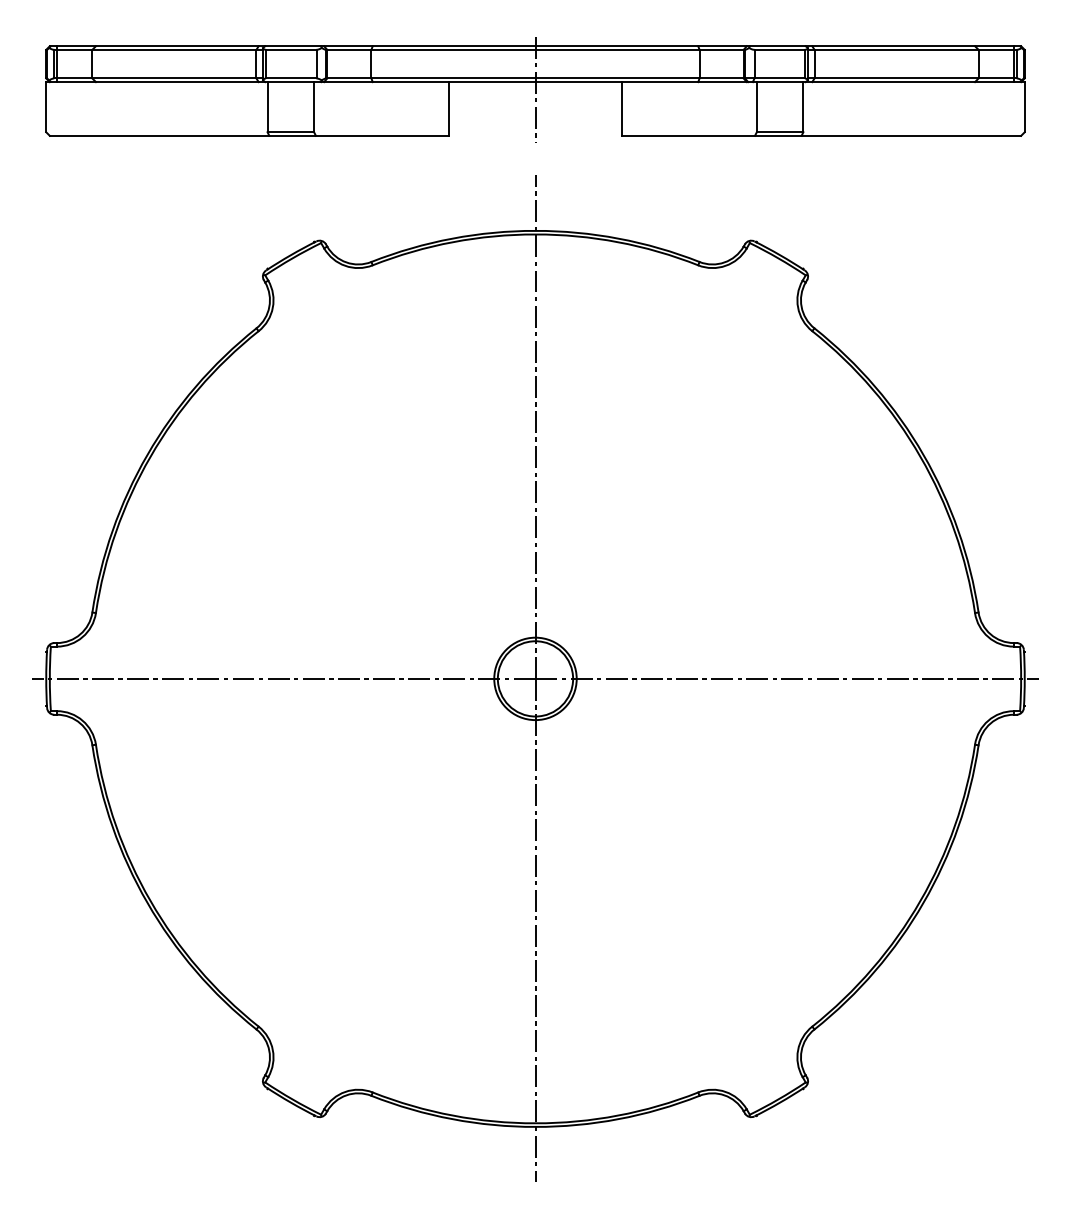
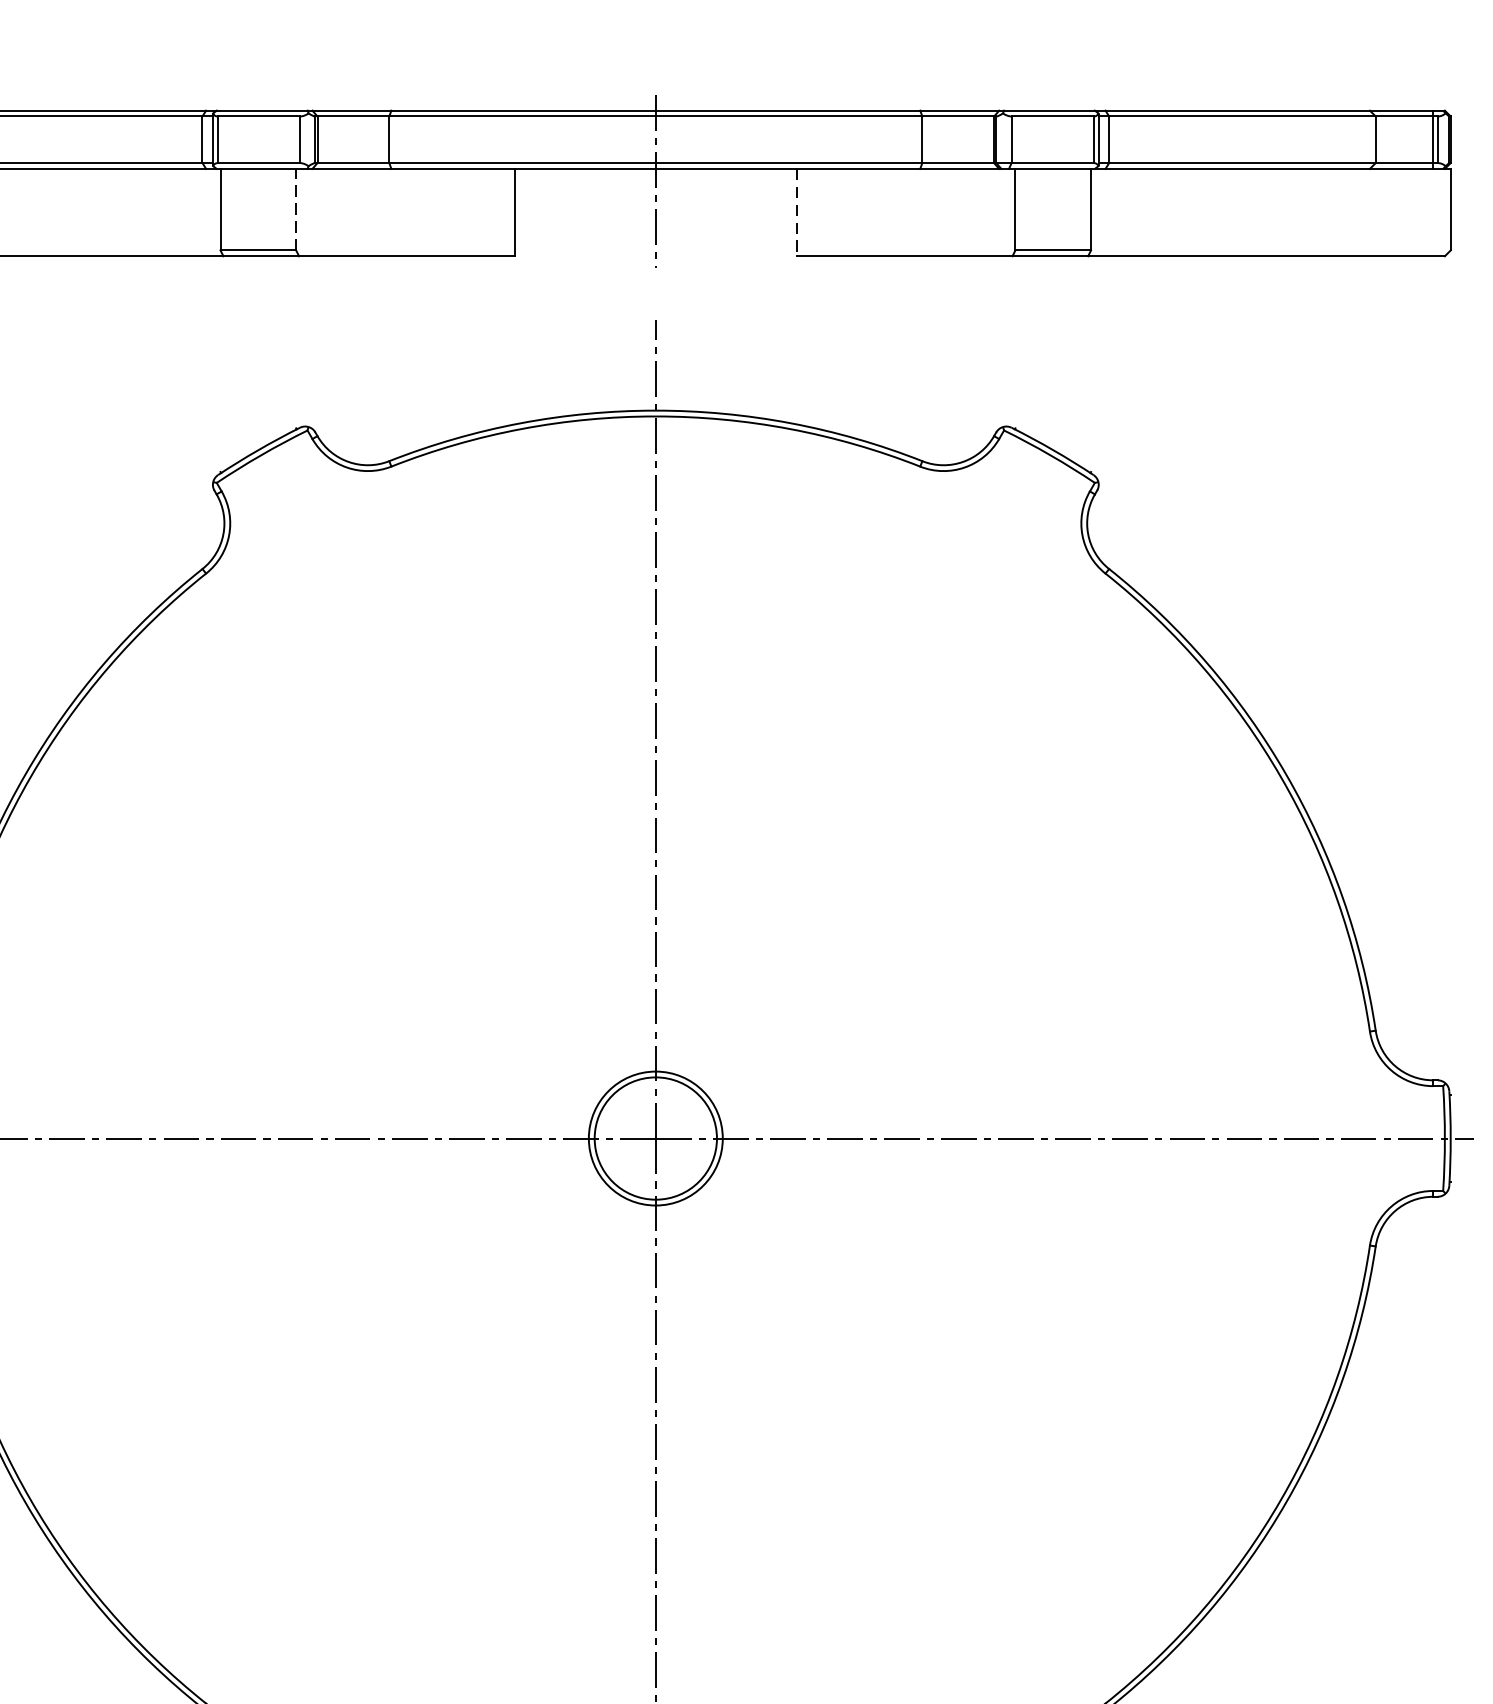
line: (314, 106) -> (296, 208), solid -> dashed
line: (622, 108) -> (797, 211), solid -> dashed

